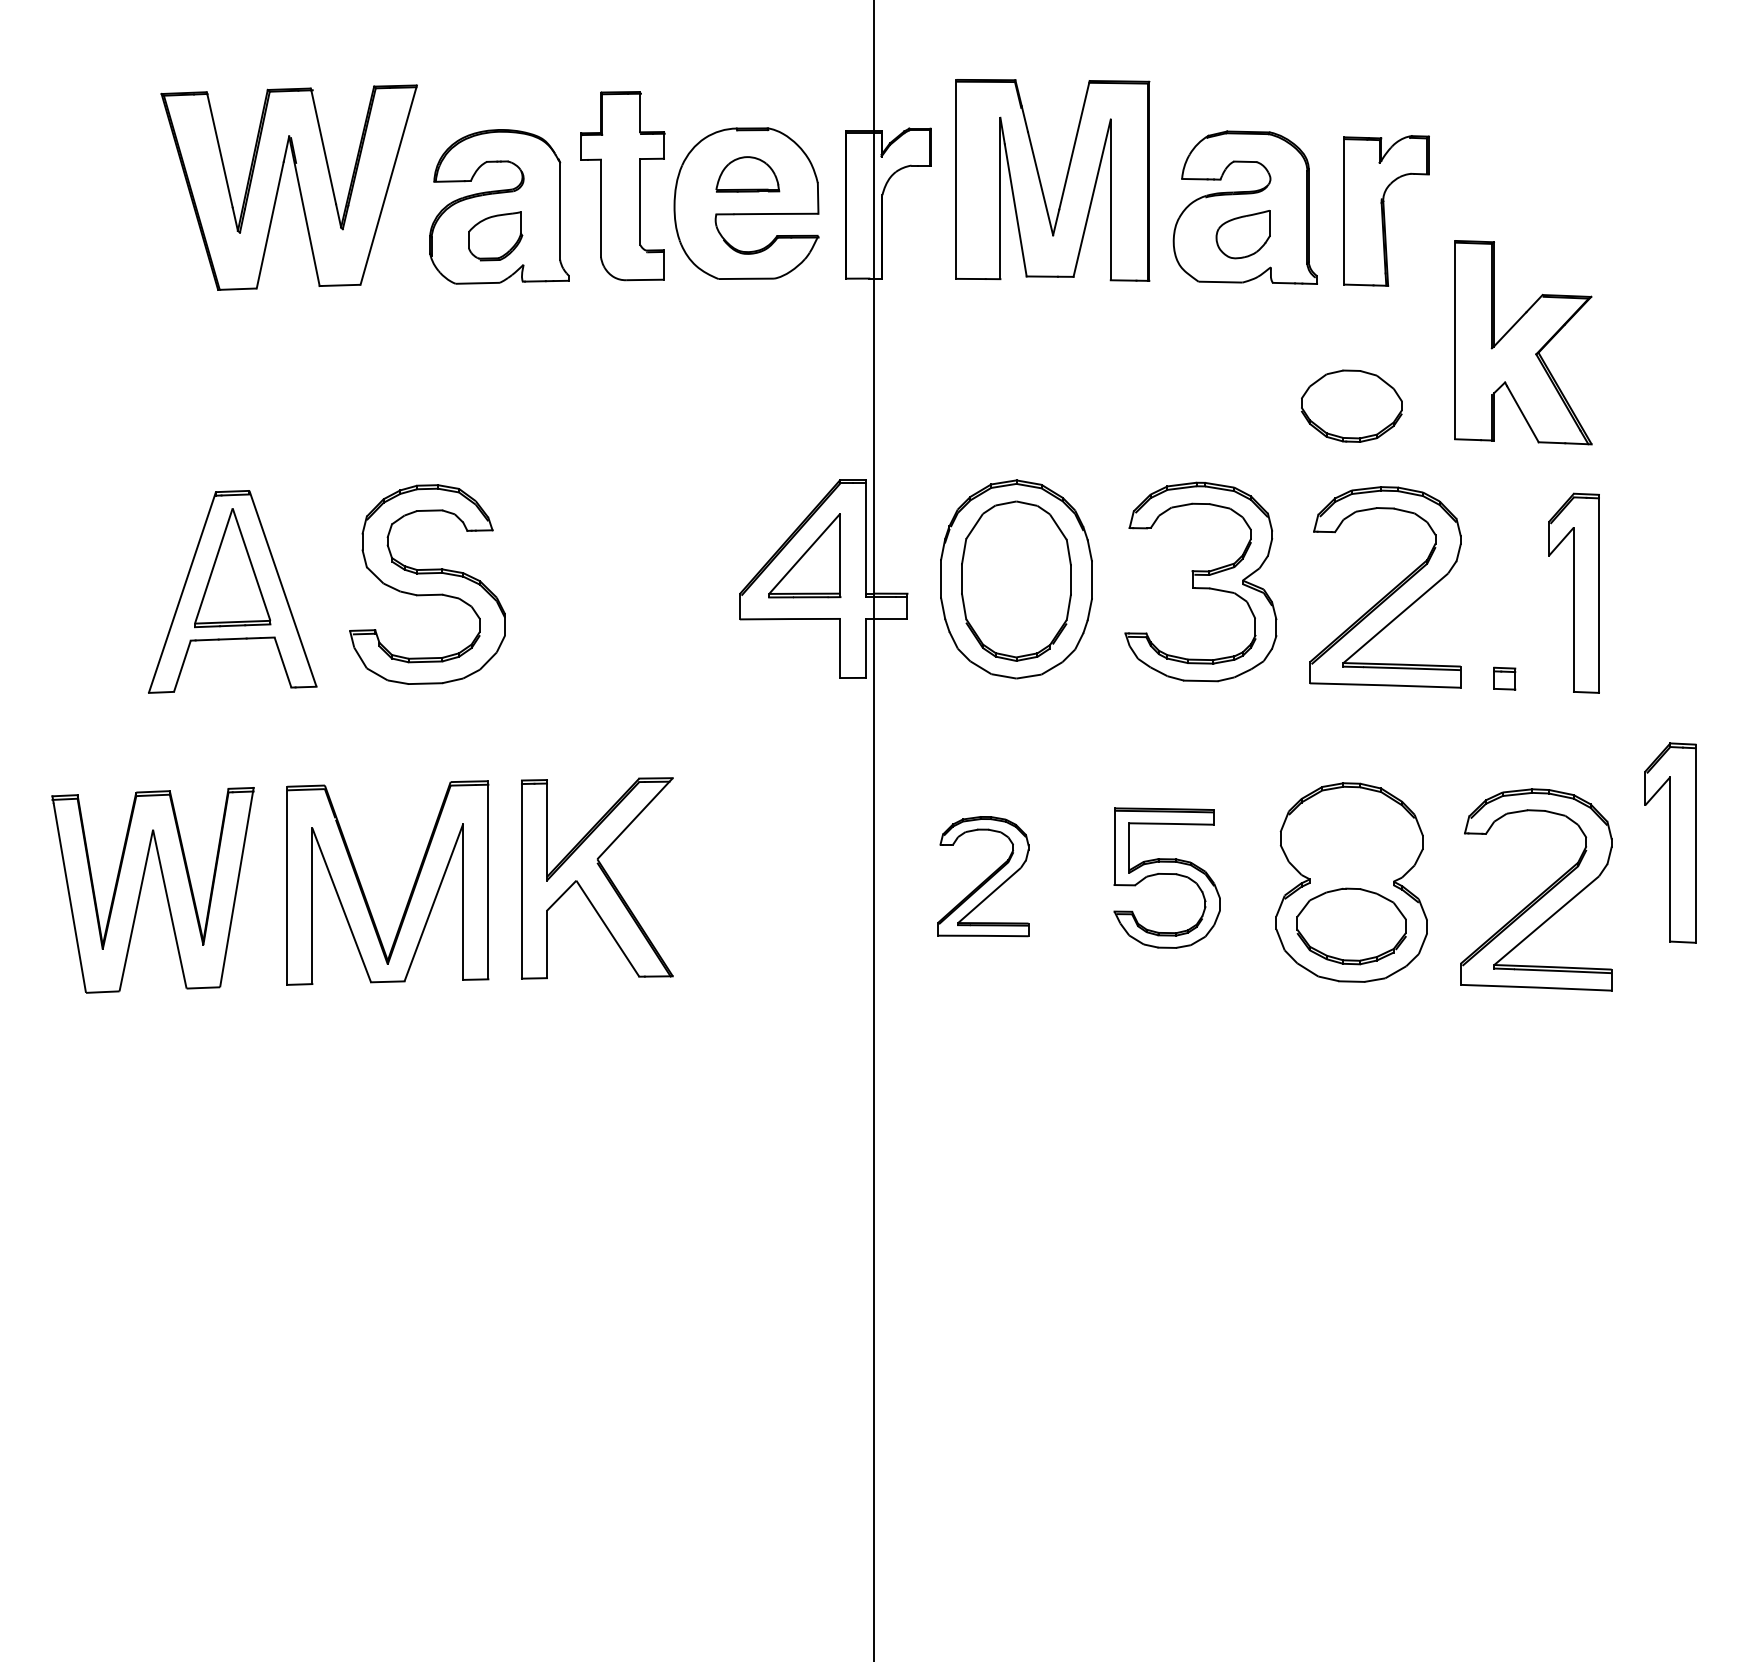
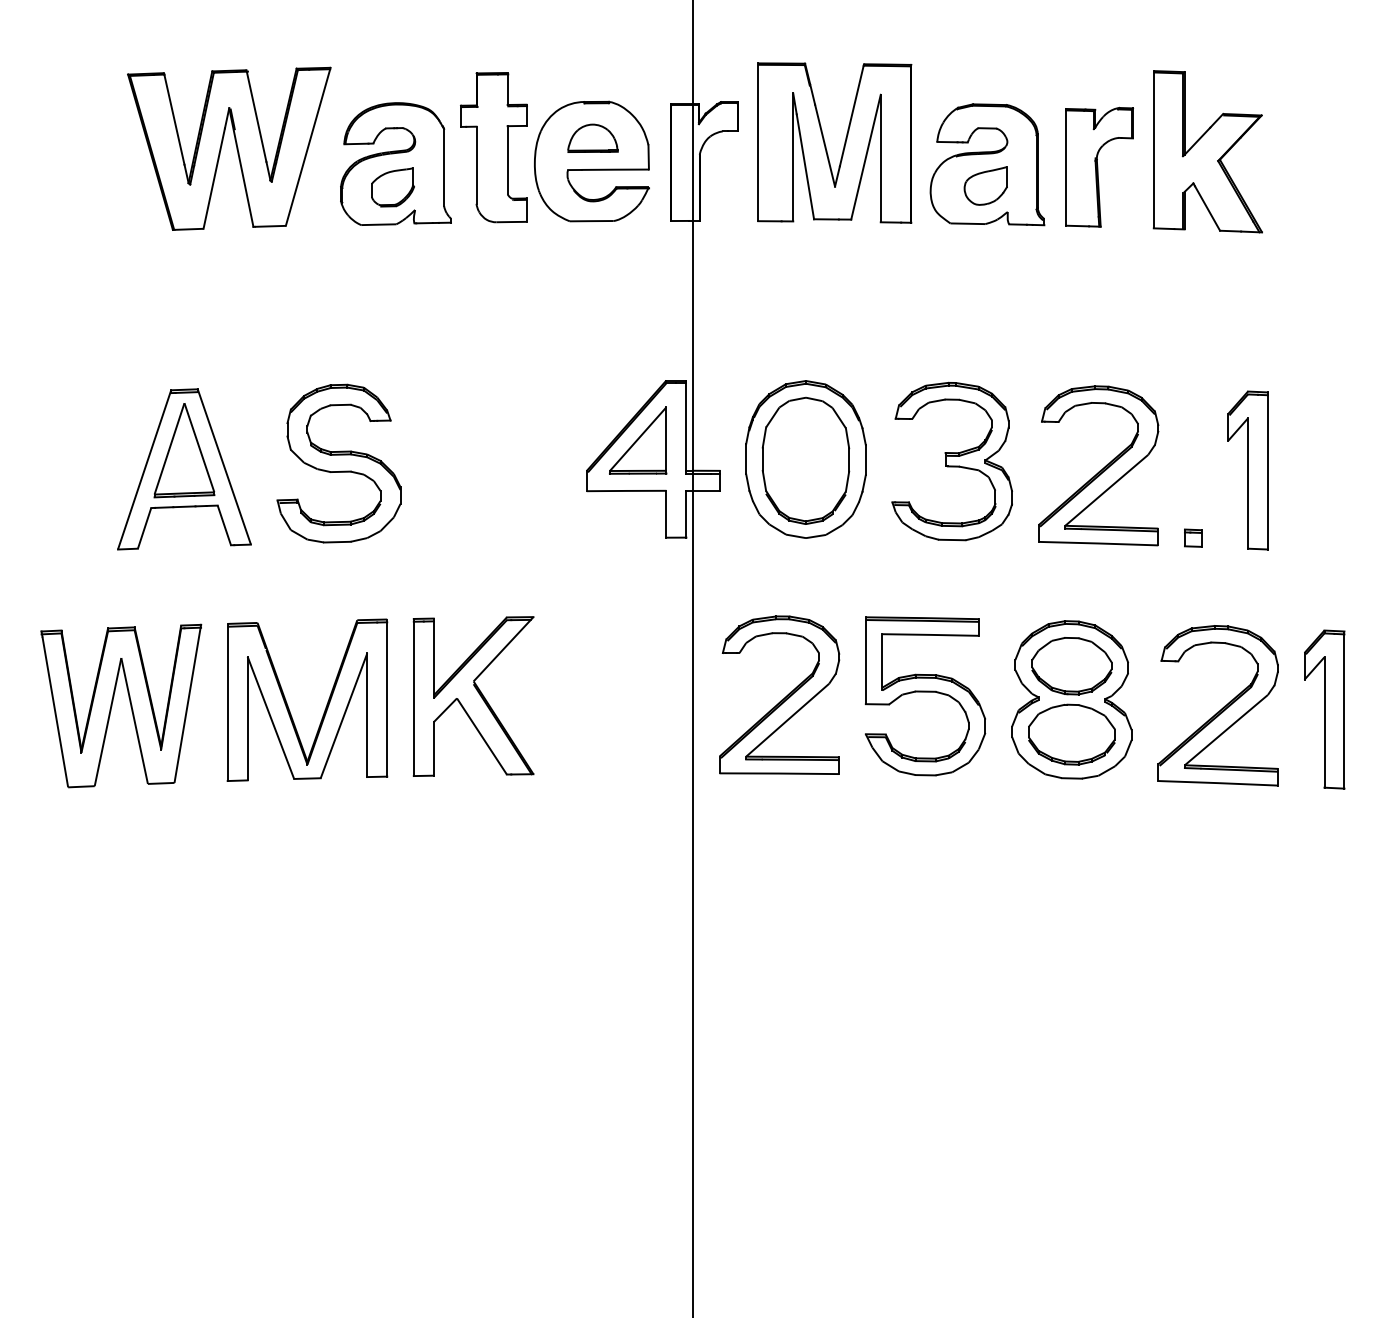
part: (1522, 342) -> (1207, 151), moved
part: (1351, 406) -> (1071, 666), moved
part: (1670, 842) -> (1324, 709), moved
part: (983, 875) -> (779, 694), size x1.67
part: (1167, 878) -> (925, 696), size x1.43

